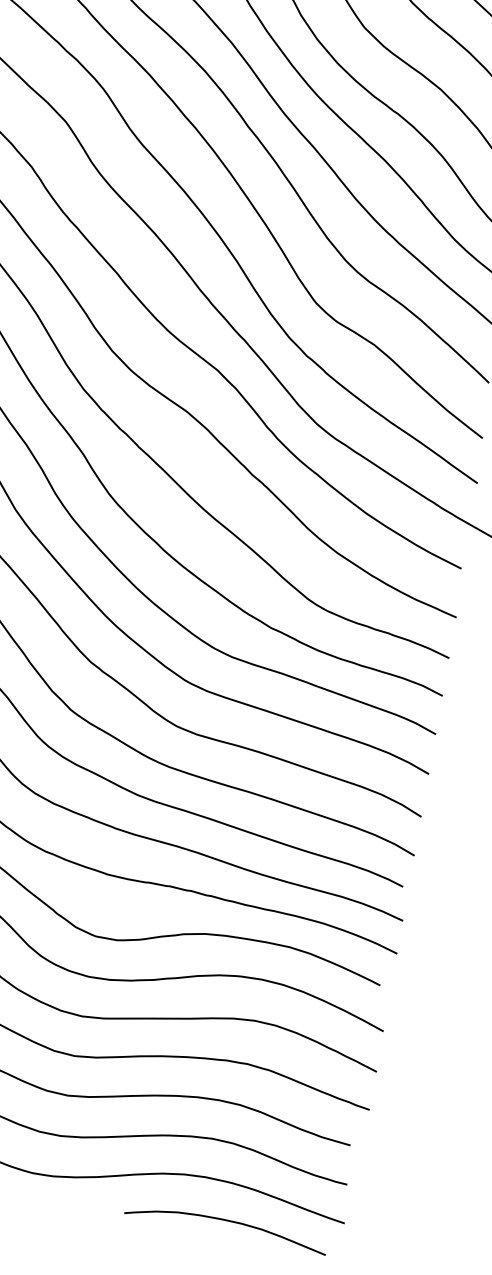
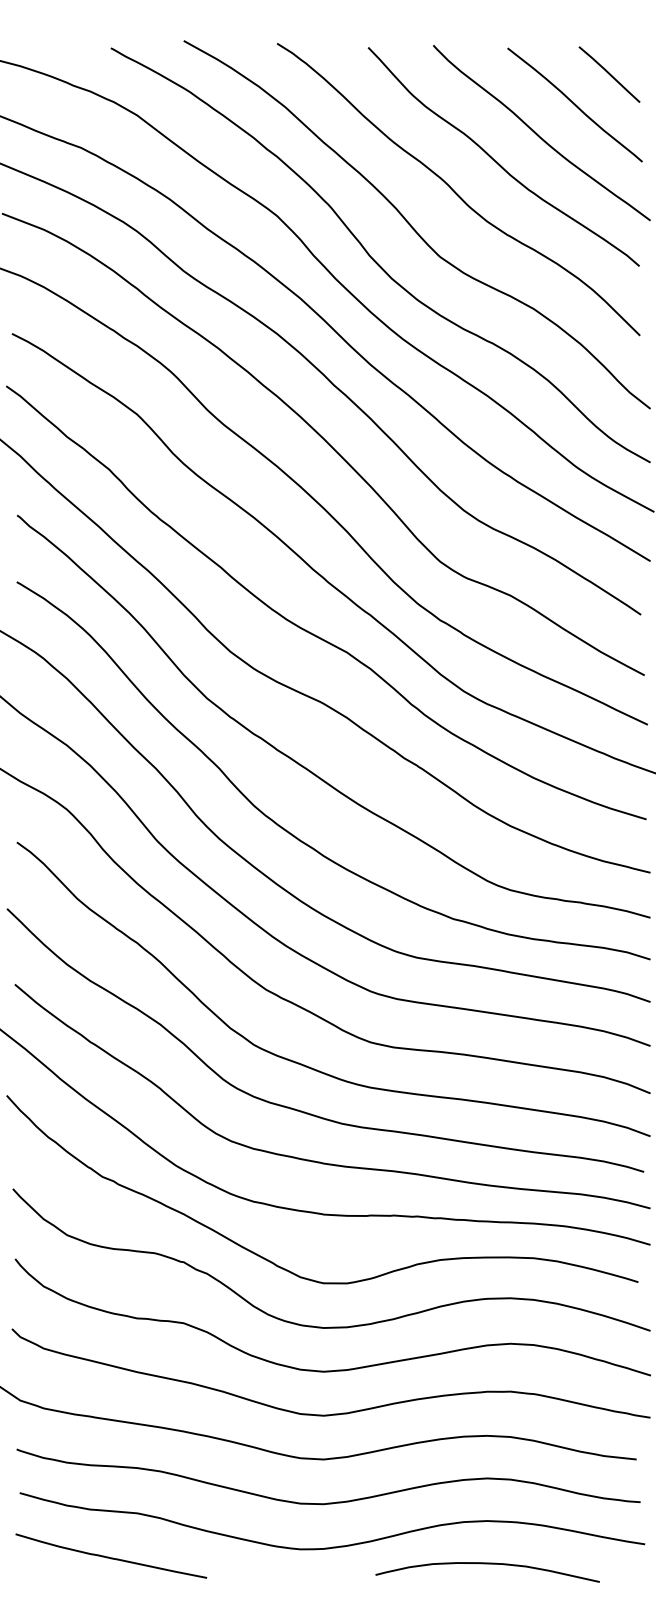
curve: (227, 1221) -> (487, 1564), moved

